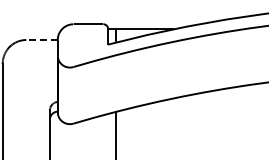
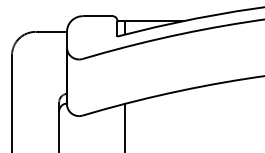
line: (42, 40) -> (51, 32), dashed -> solid

